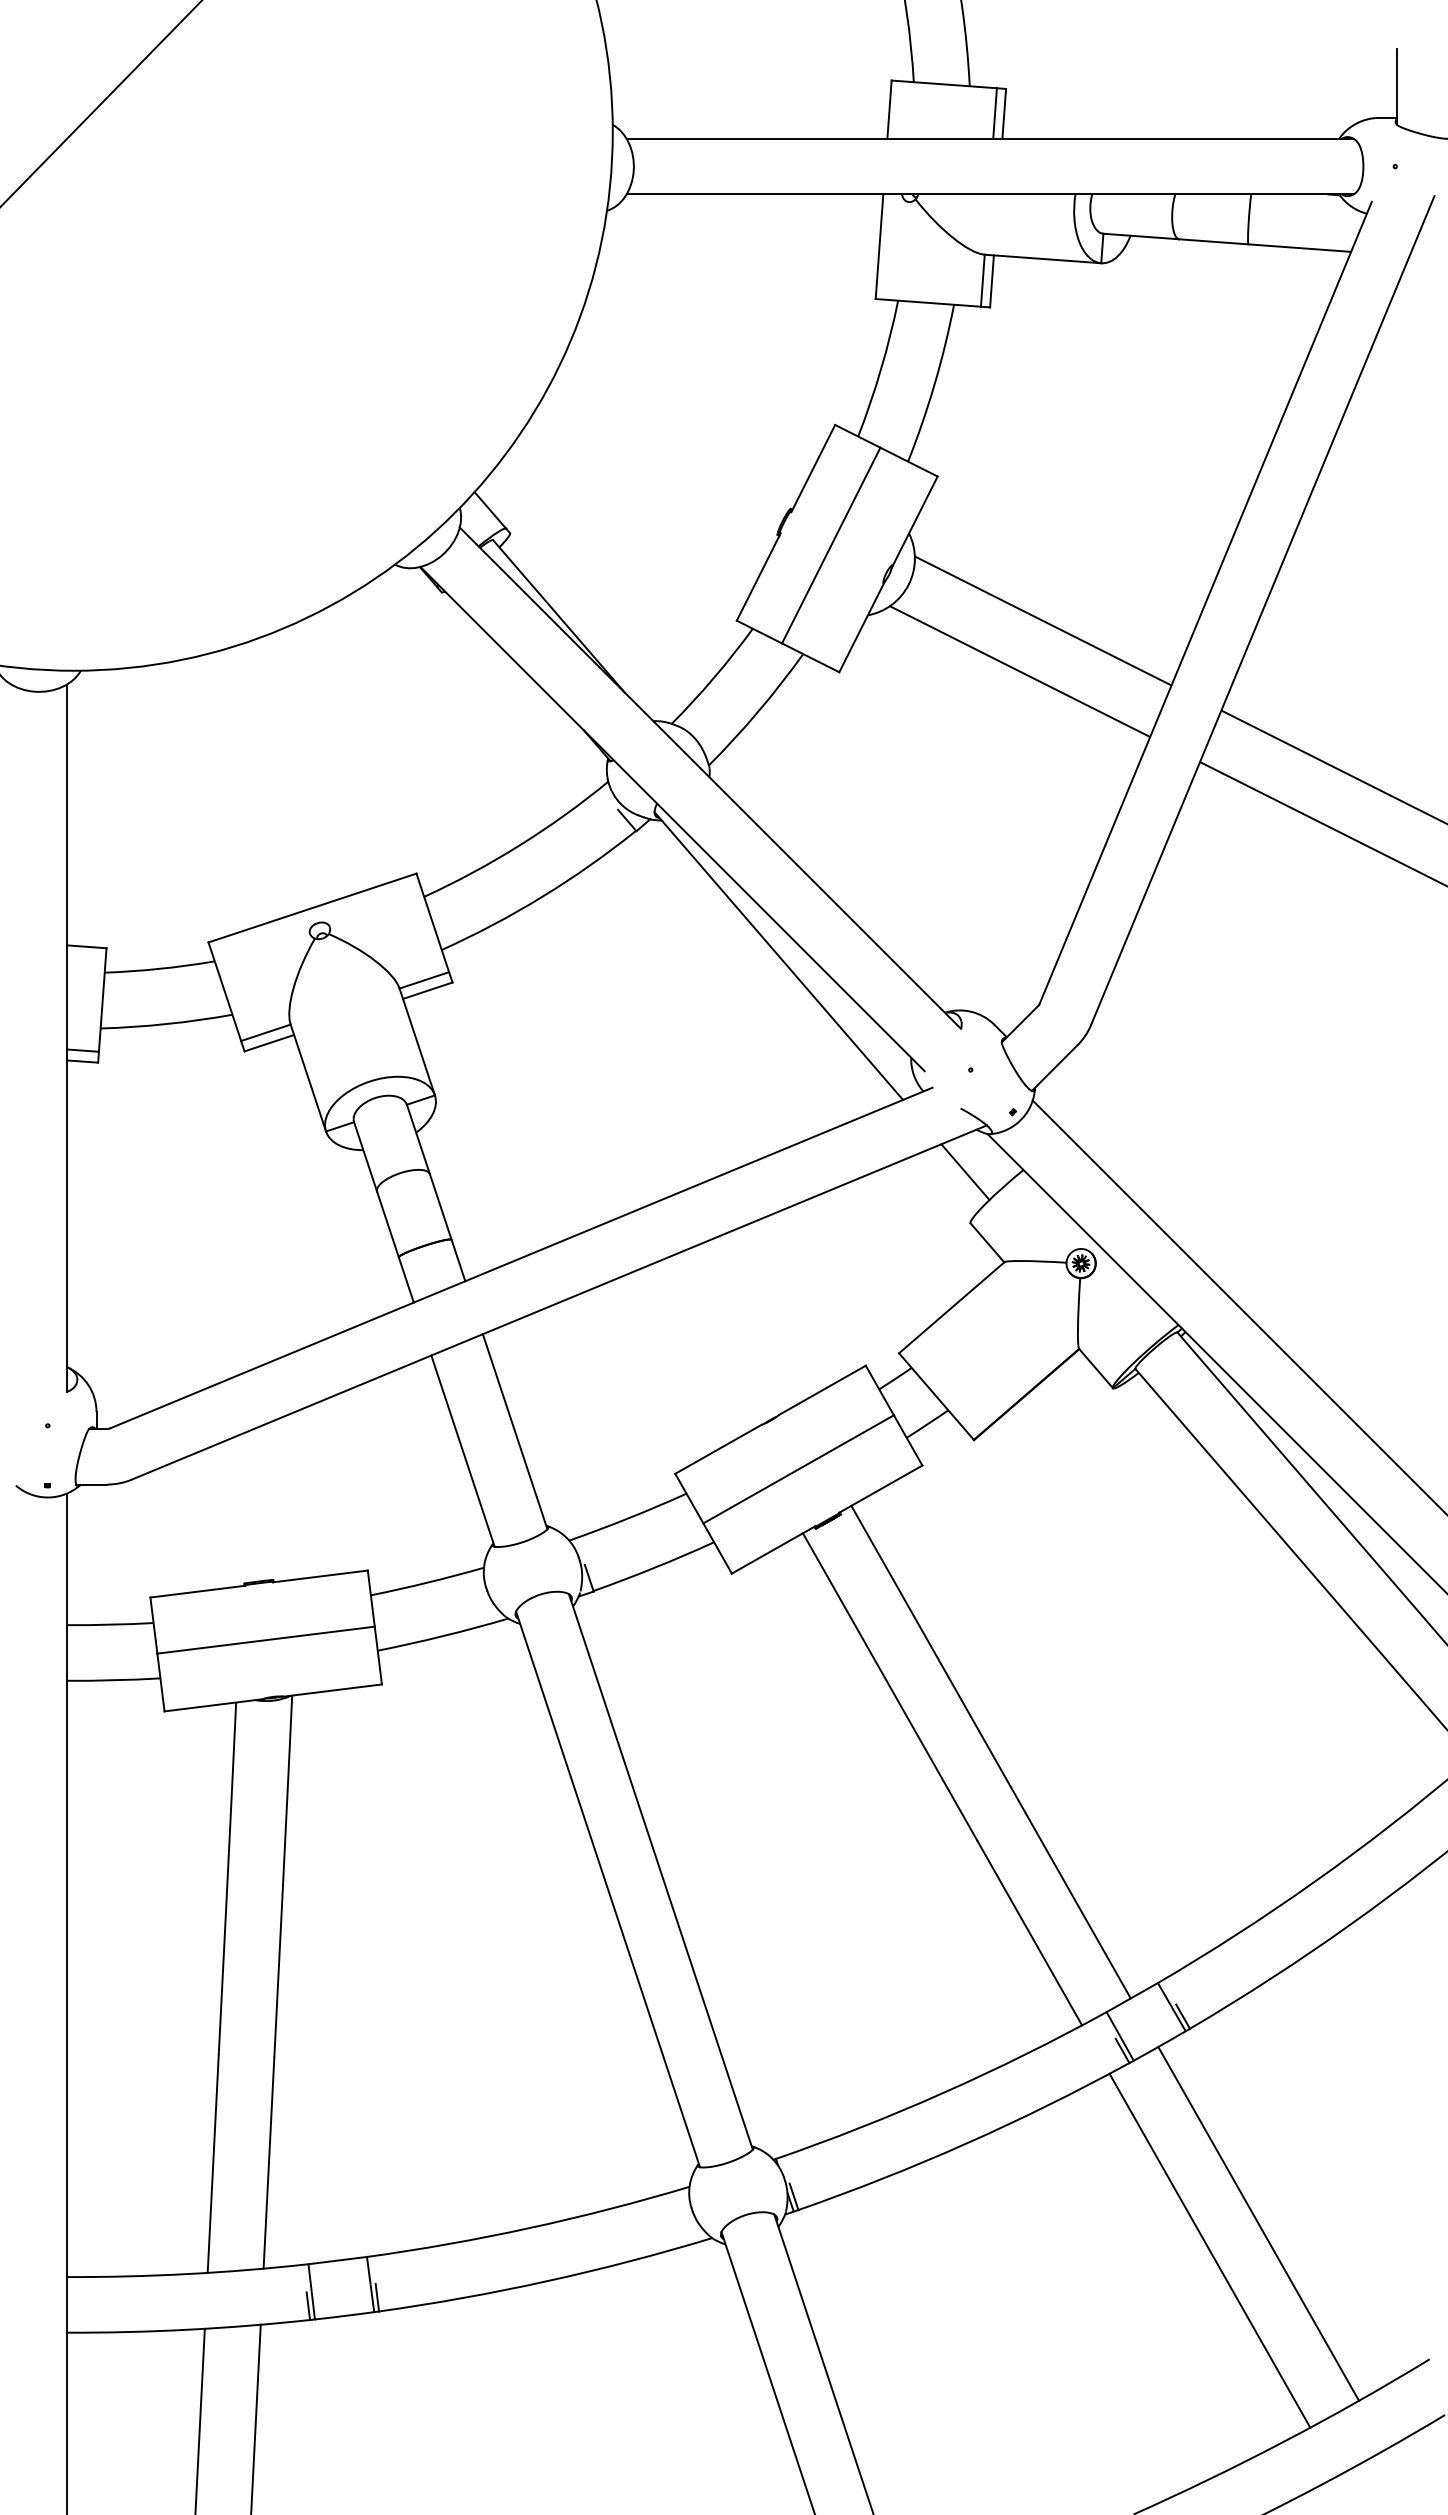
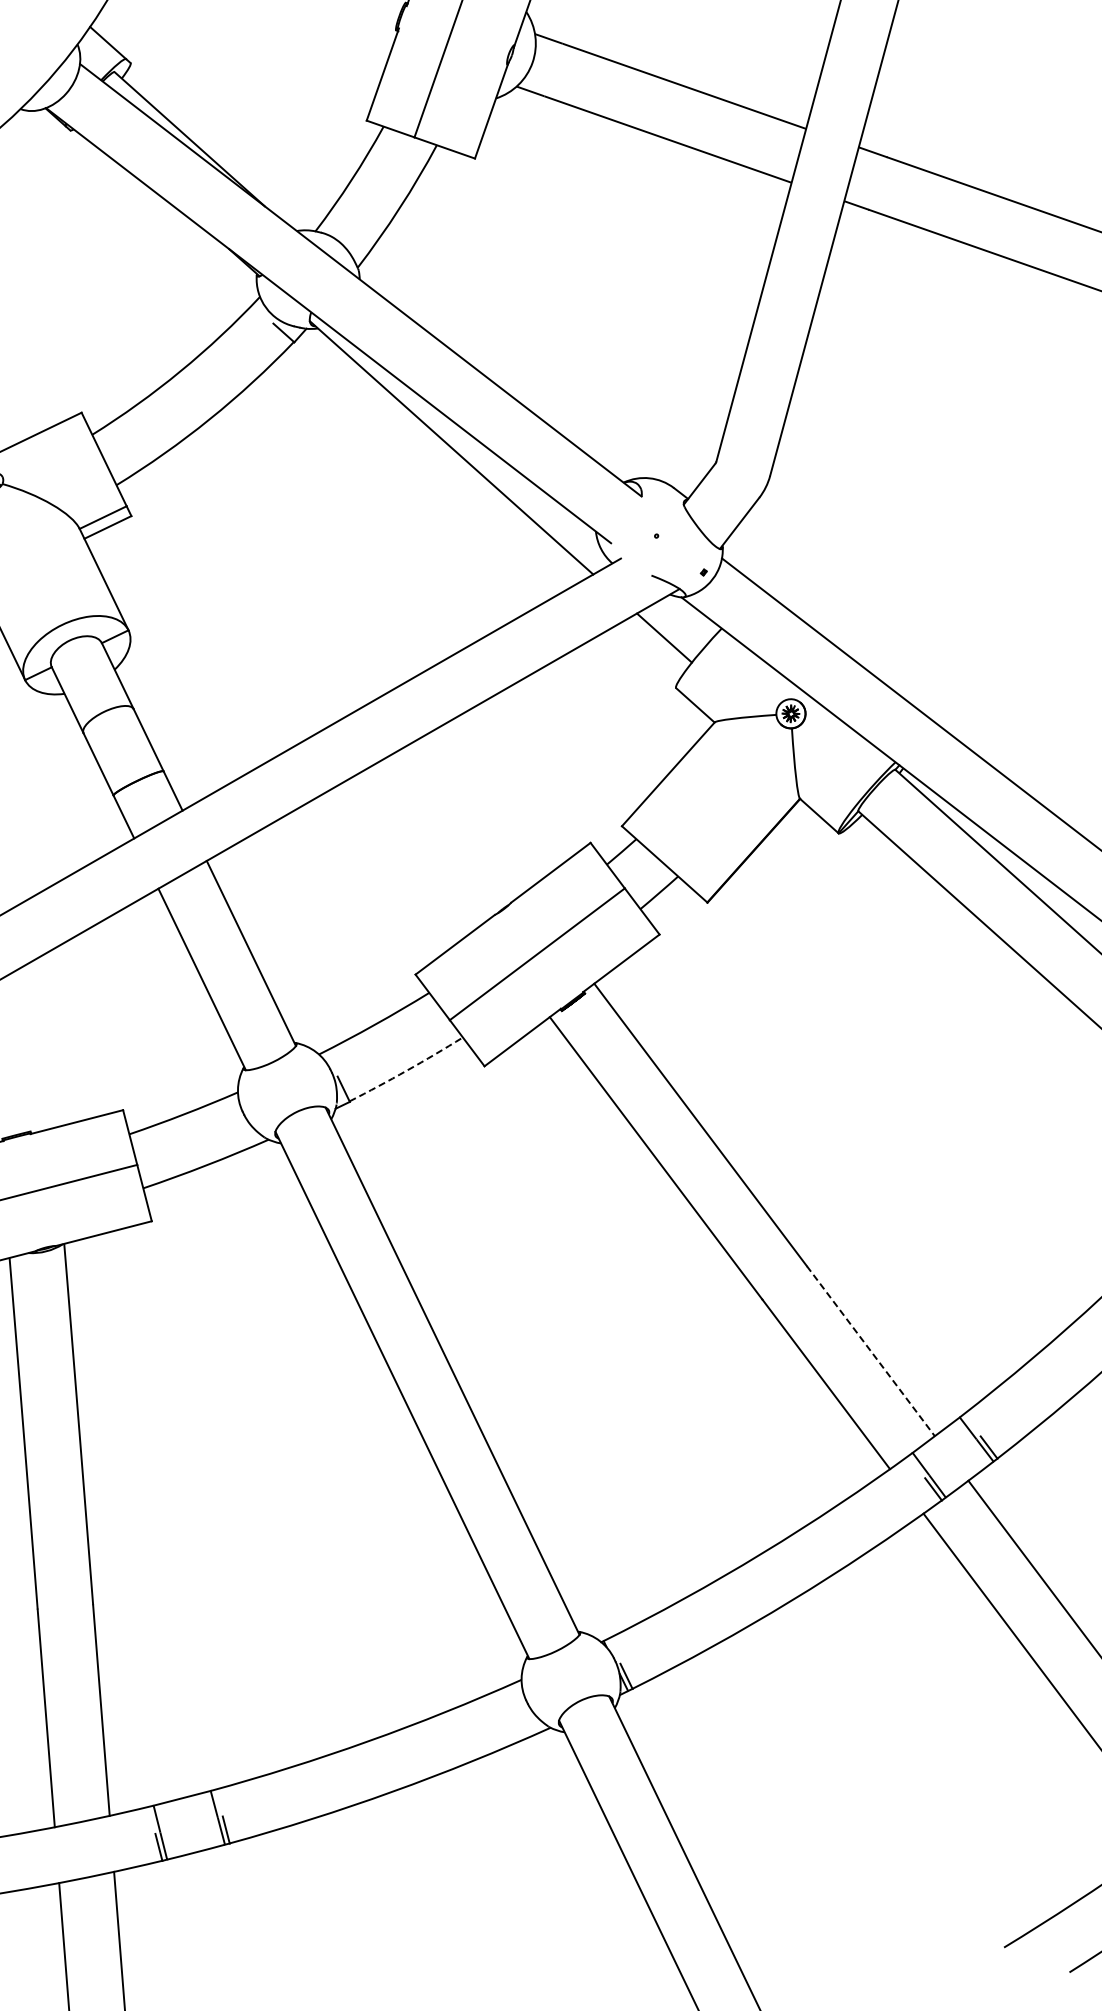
arc: (654, 1567) -> (407, 1070), solid -> dashed
line: (1078, 1906) -> (871, 1351), solid -> dashed

